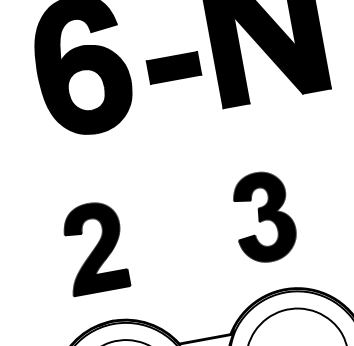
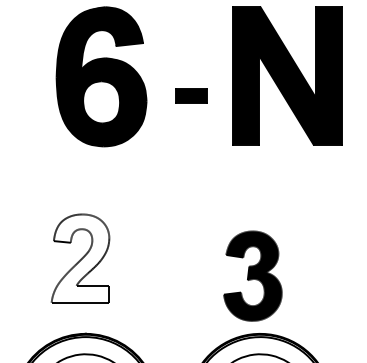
part: (174, 68) -> (191, 96), size x0.6
part: (263, 216) -> (252, 275), moved
fill: (94, 247) -> (80, 258), removed

